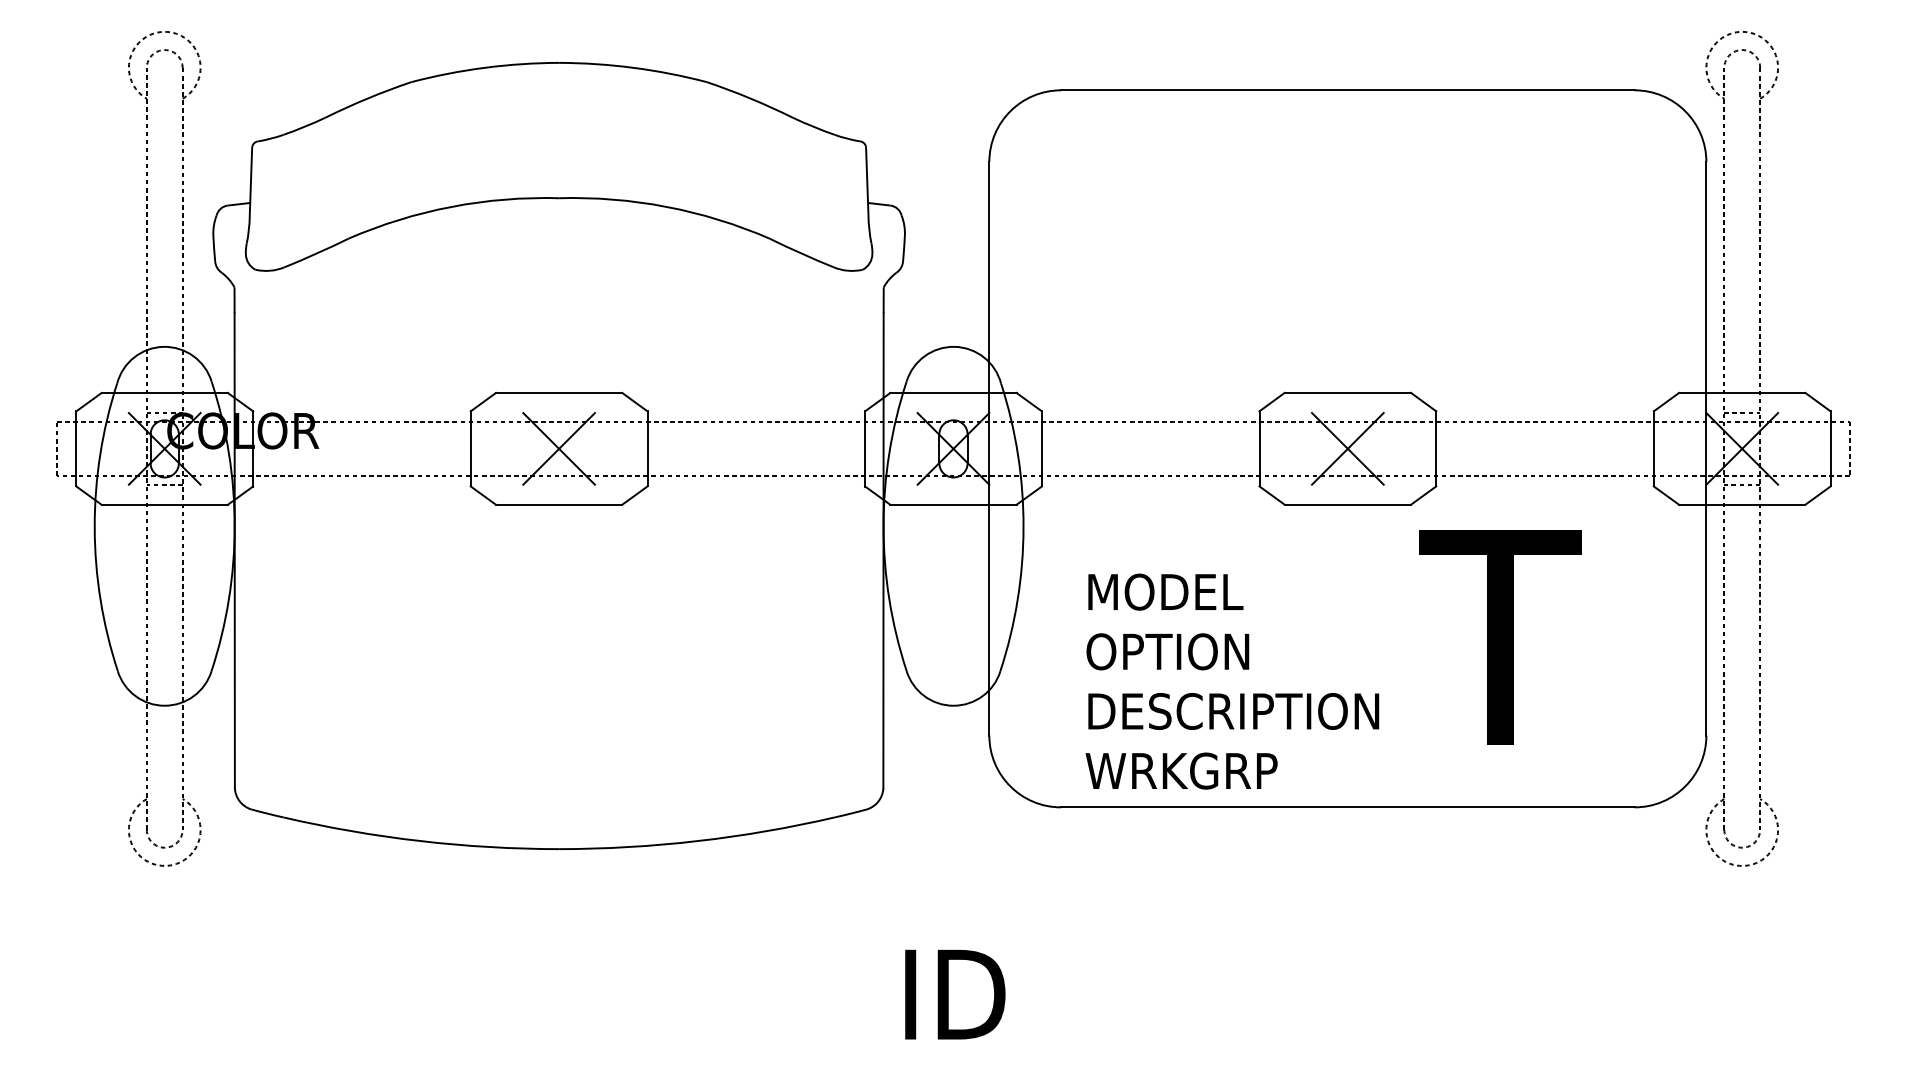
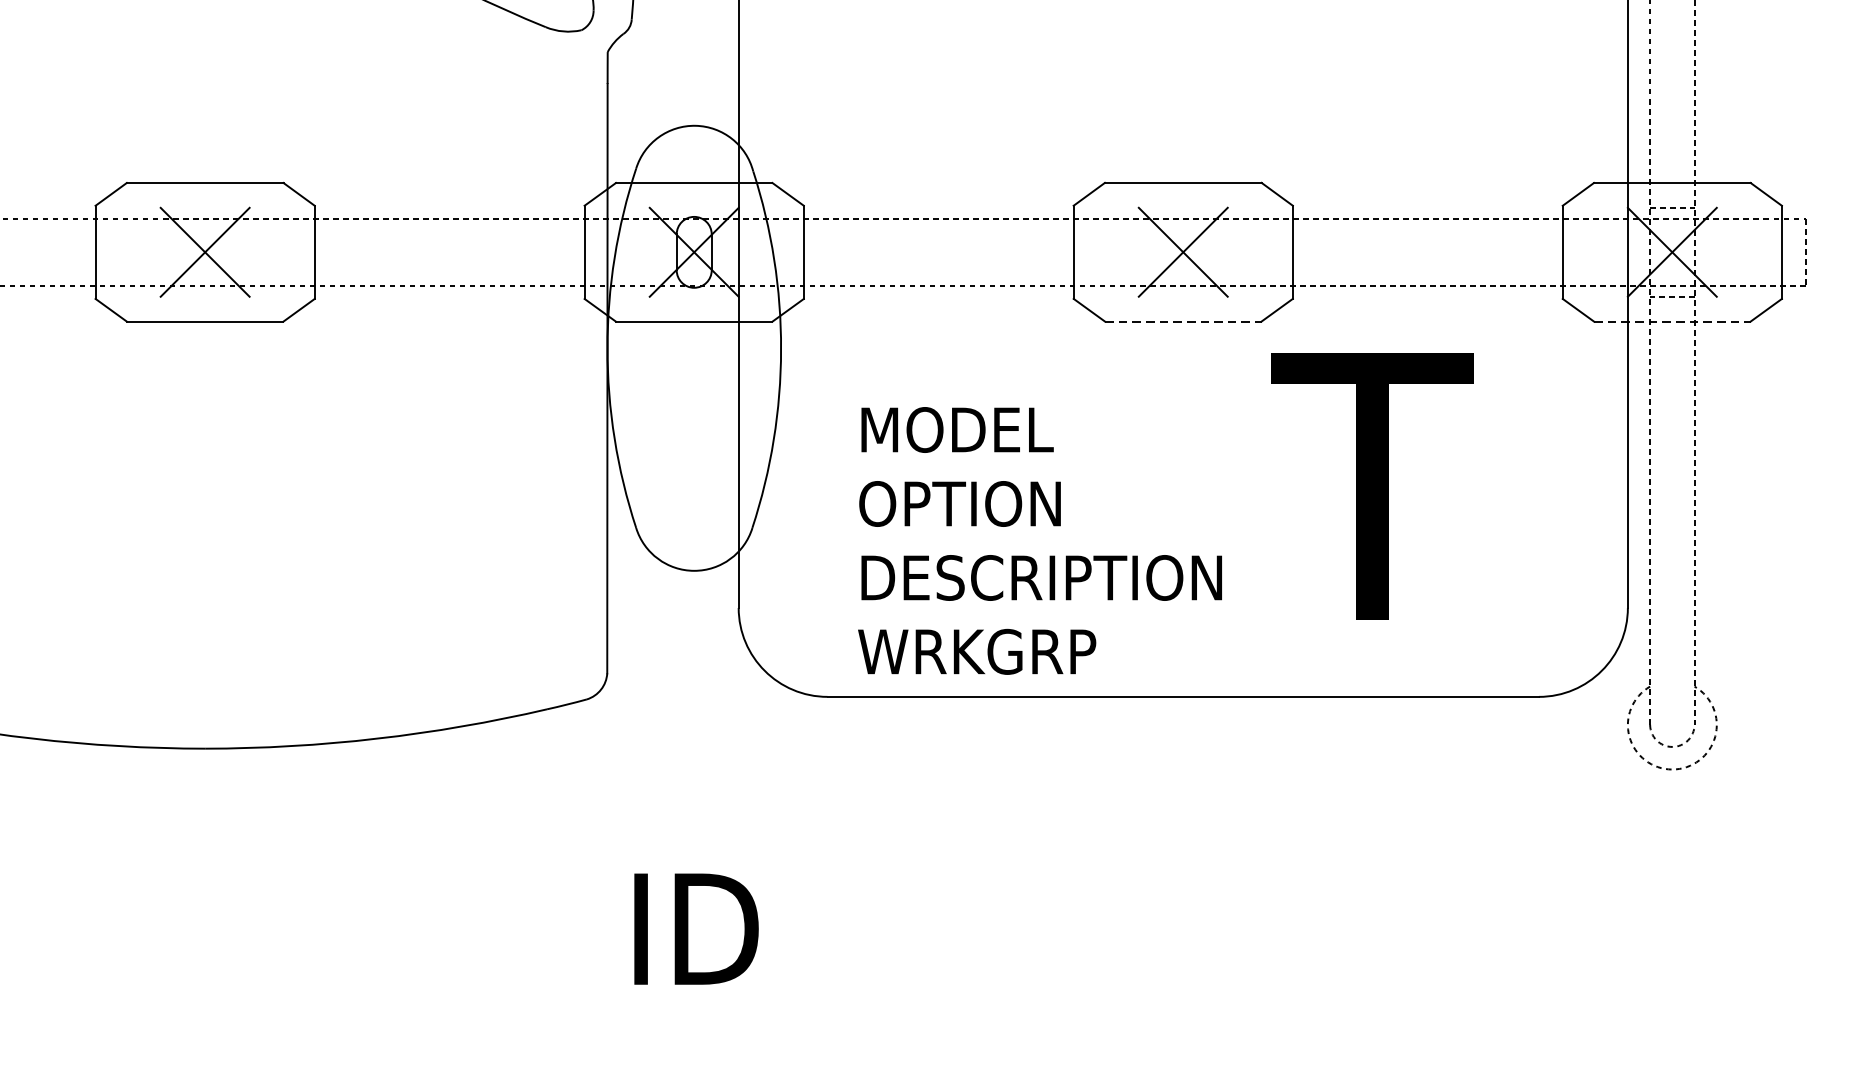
line: (1348, 504) -> (1184, 321), solid -> dashed
line: (1742, 504) -> (1672, 321), solid -> dashed

